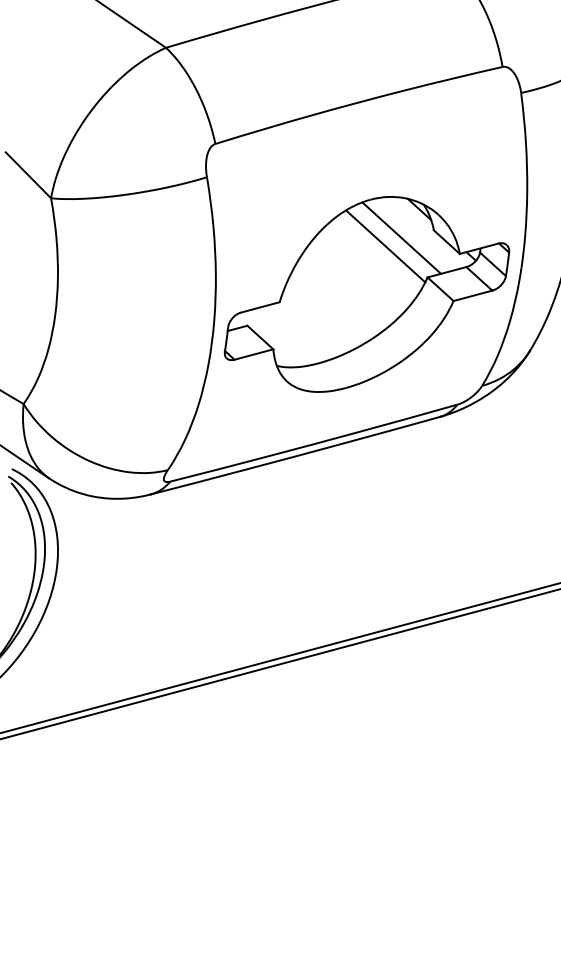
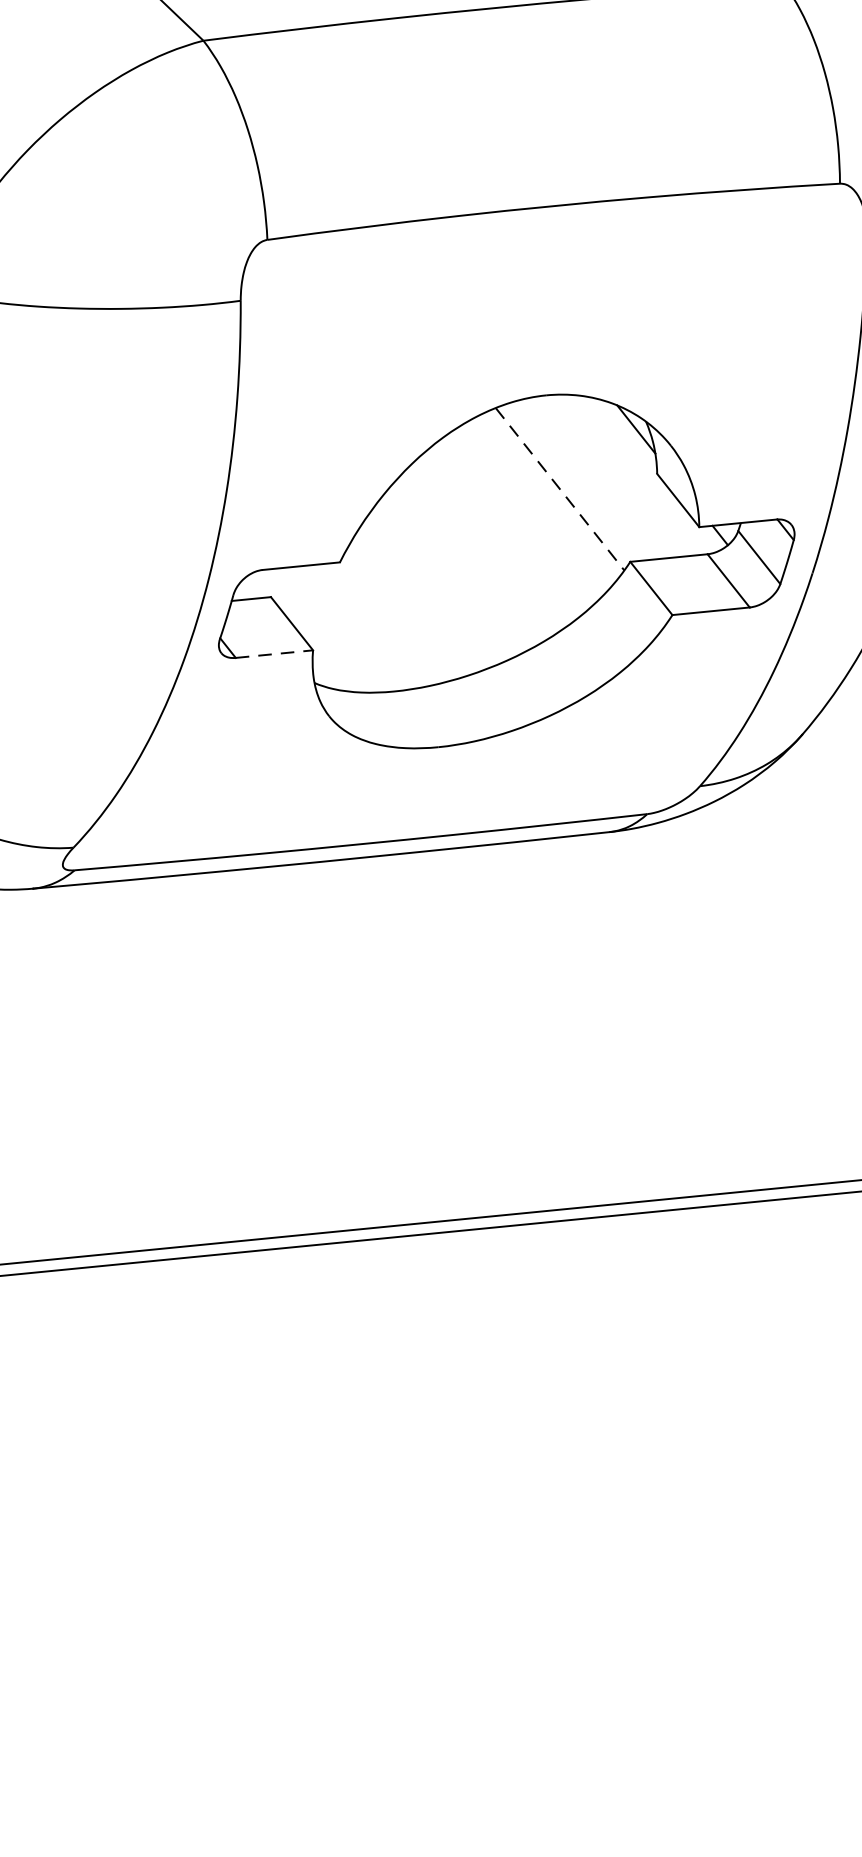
line: (401, 237) -> (593, 477), removed
line: (385, 246) -> (559, 489), solid -> dashed
line: (254, 354) -> (275, 654), solid -> dashed

